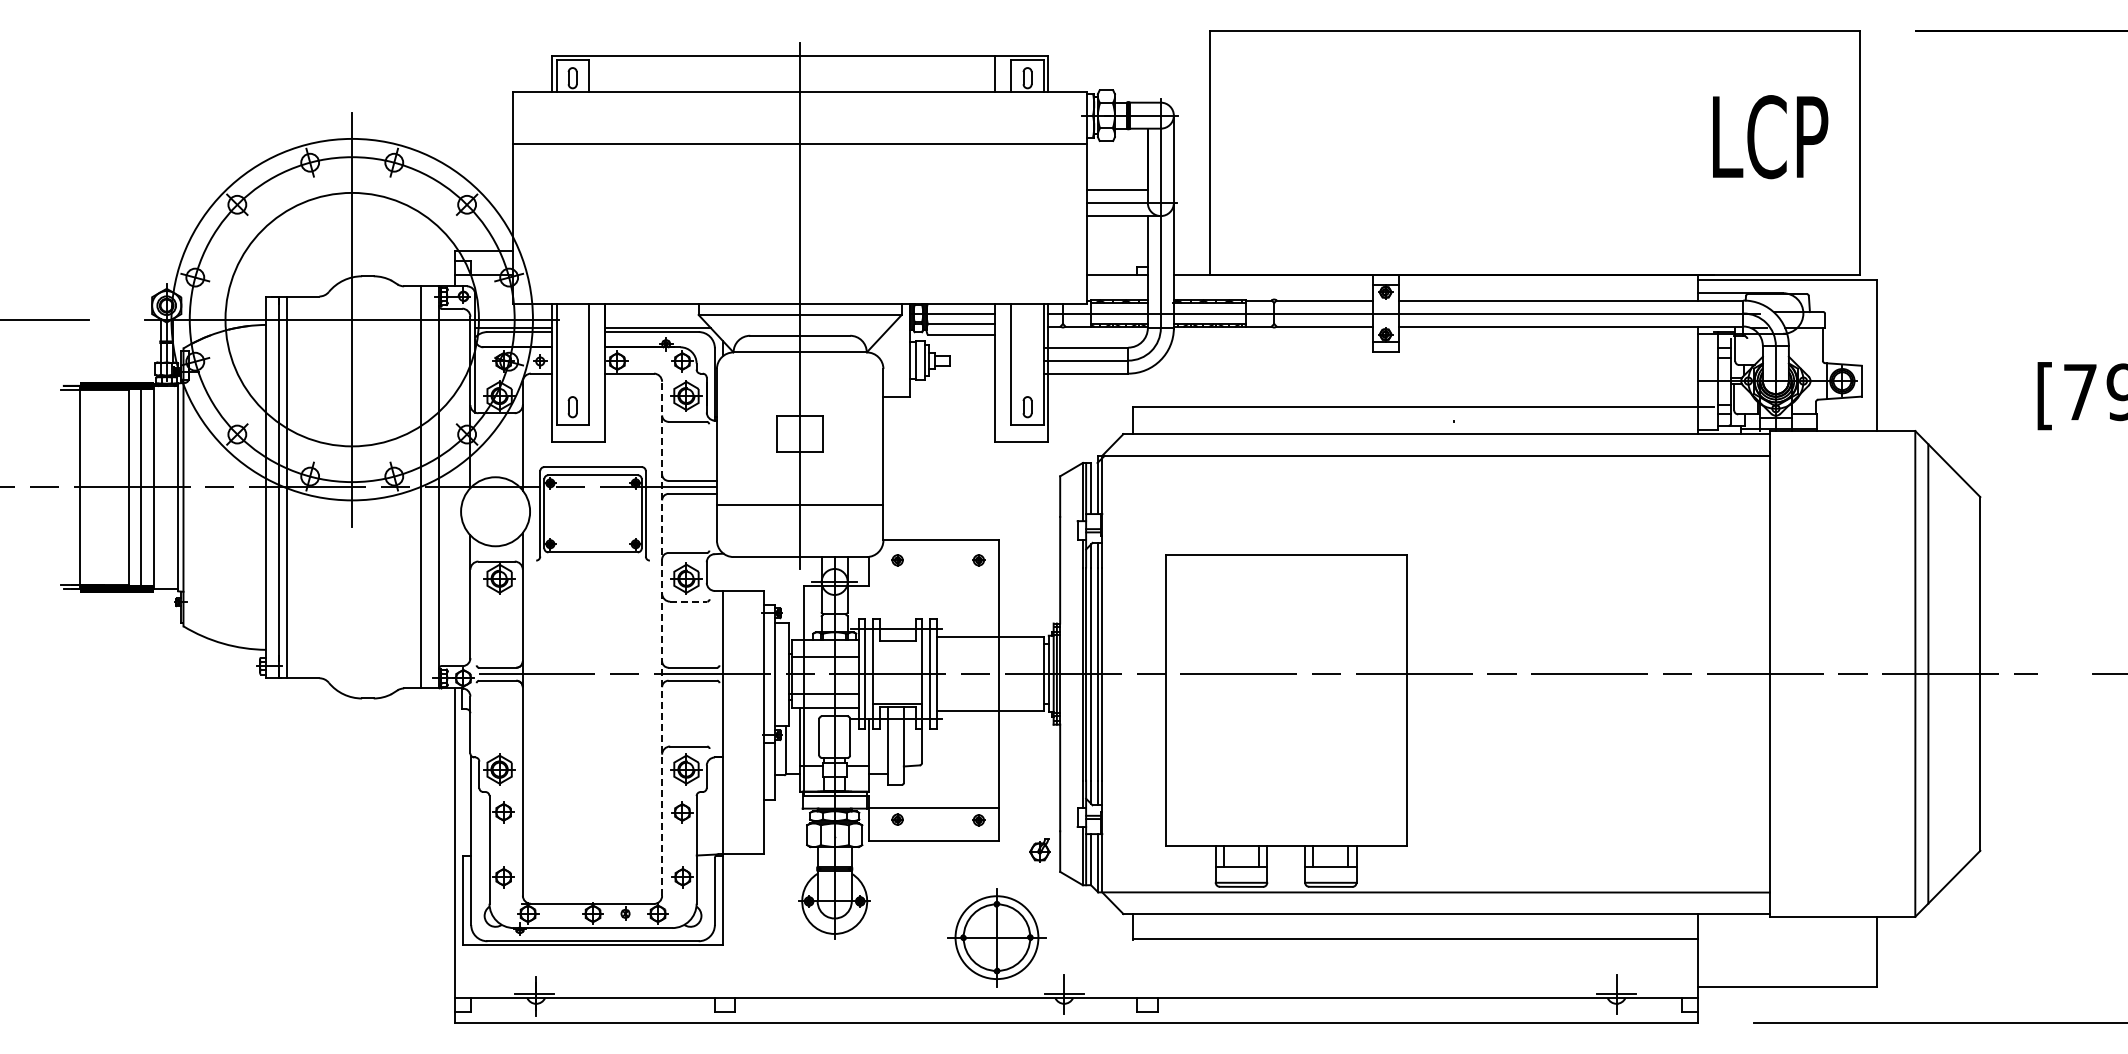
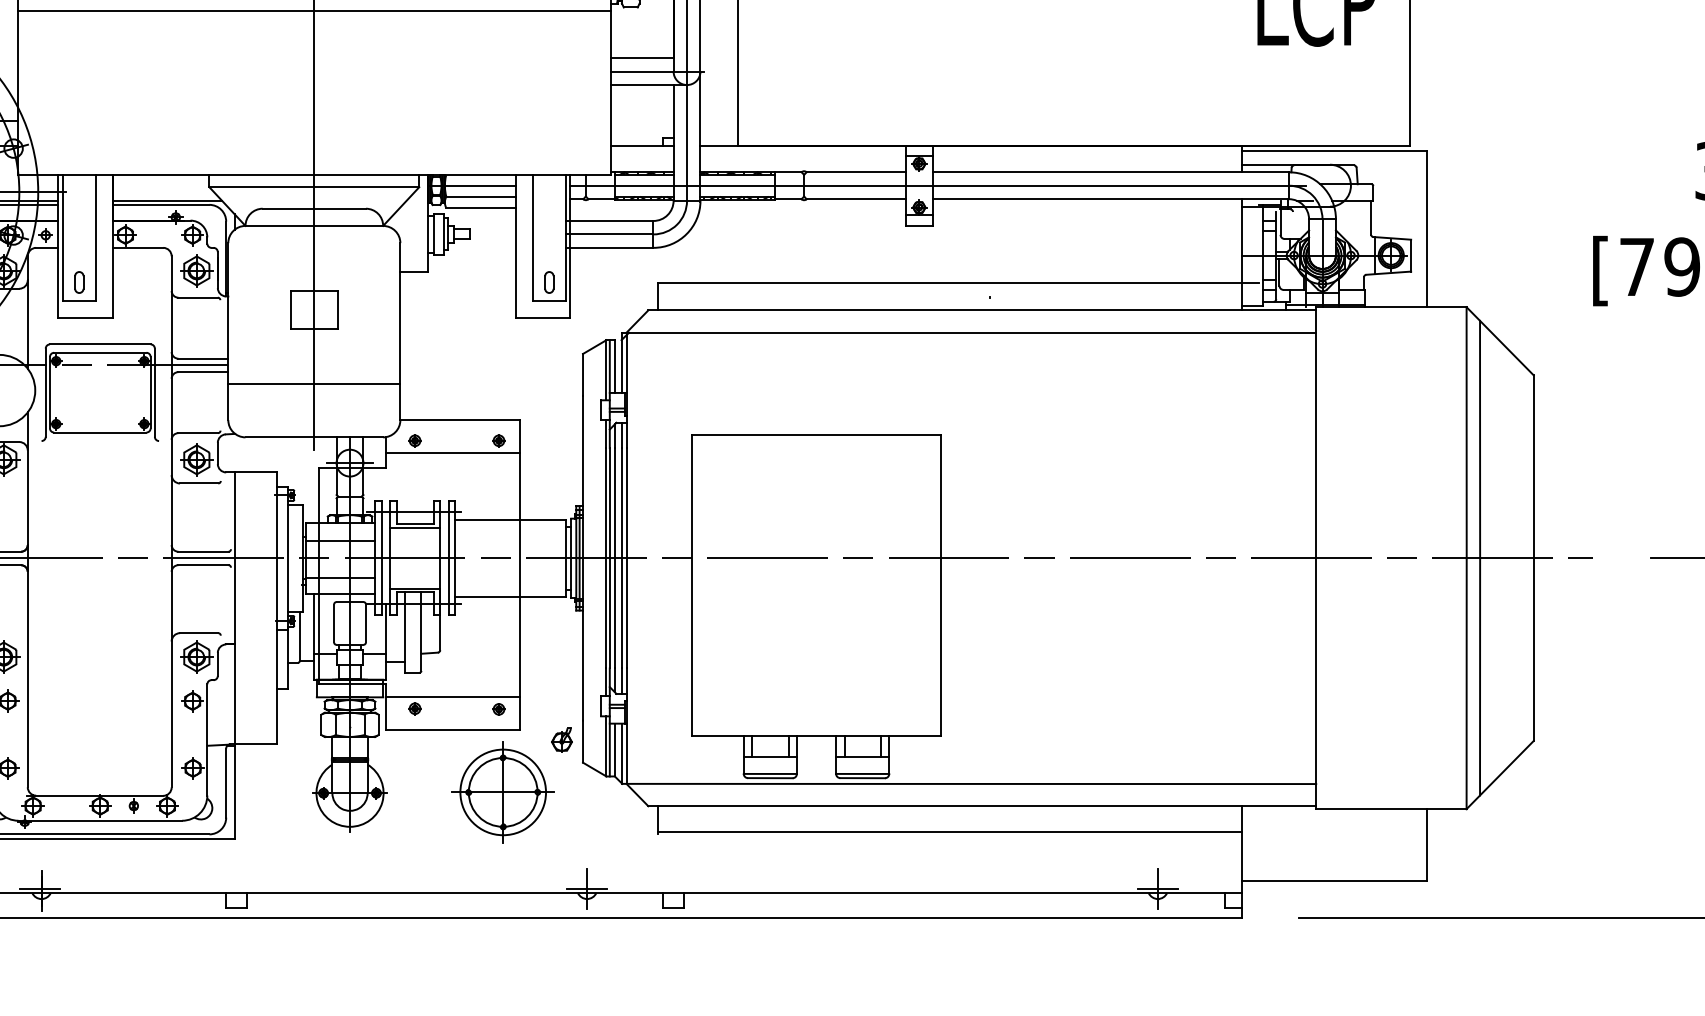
line: (934, 572) -> (453, 453), added
line: (688, 601) -> (198, 483), dashed -> solid
line: (662, 638) -> (172, 521), dashed -> solid
line: (897, 644) -> (414, 527), added
part: (996, 937) -> (502, 792), moved

